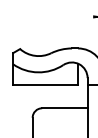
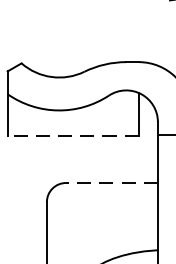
line: (45, 85) -> (72, 136), solid -> dashed
line: (64, 108) -> (111, 183), solid -> dashed

